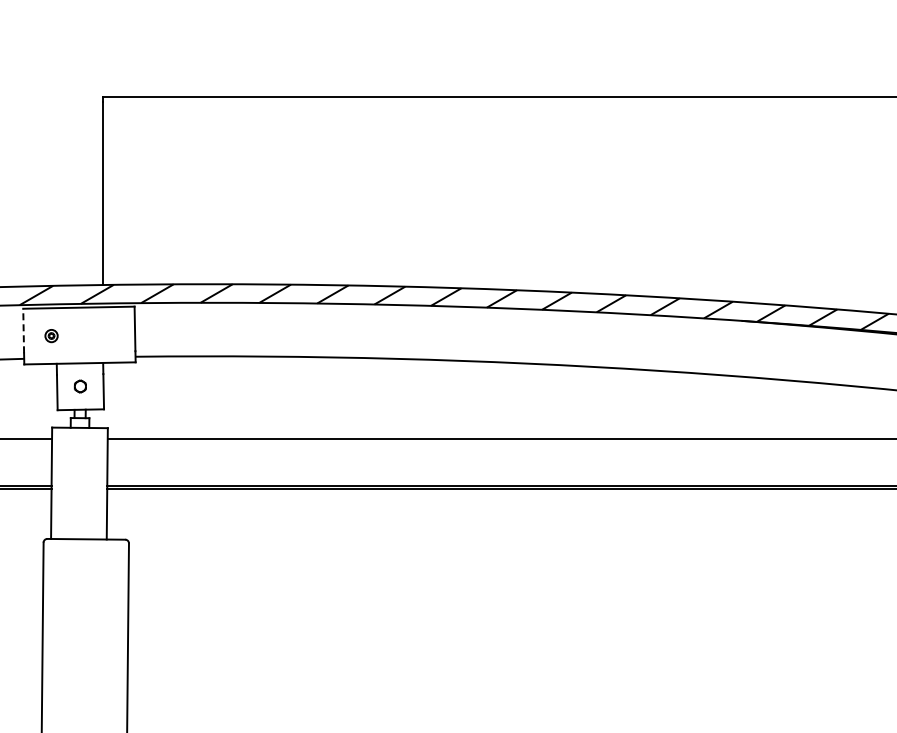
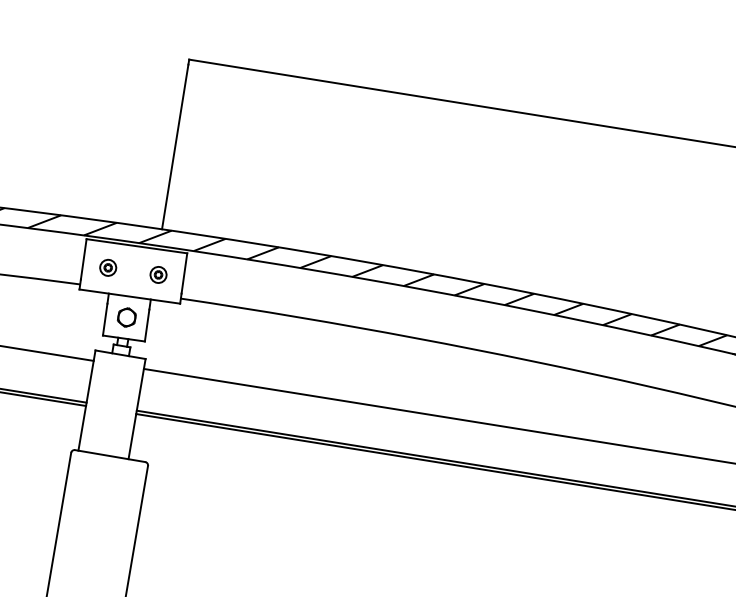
line: (23, 330) -> (83, 258), dashed -> solid
part: (106, 334) -> (157, 274), added
part: (51, 335) -> (108, 267), size x1.43
part: (80, 386) -> (126, 317), size x1.67

